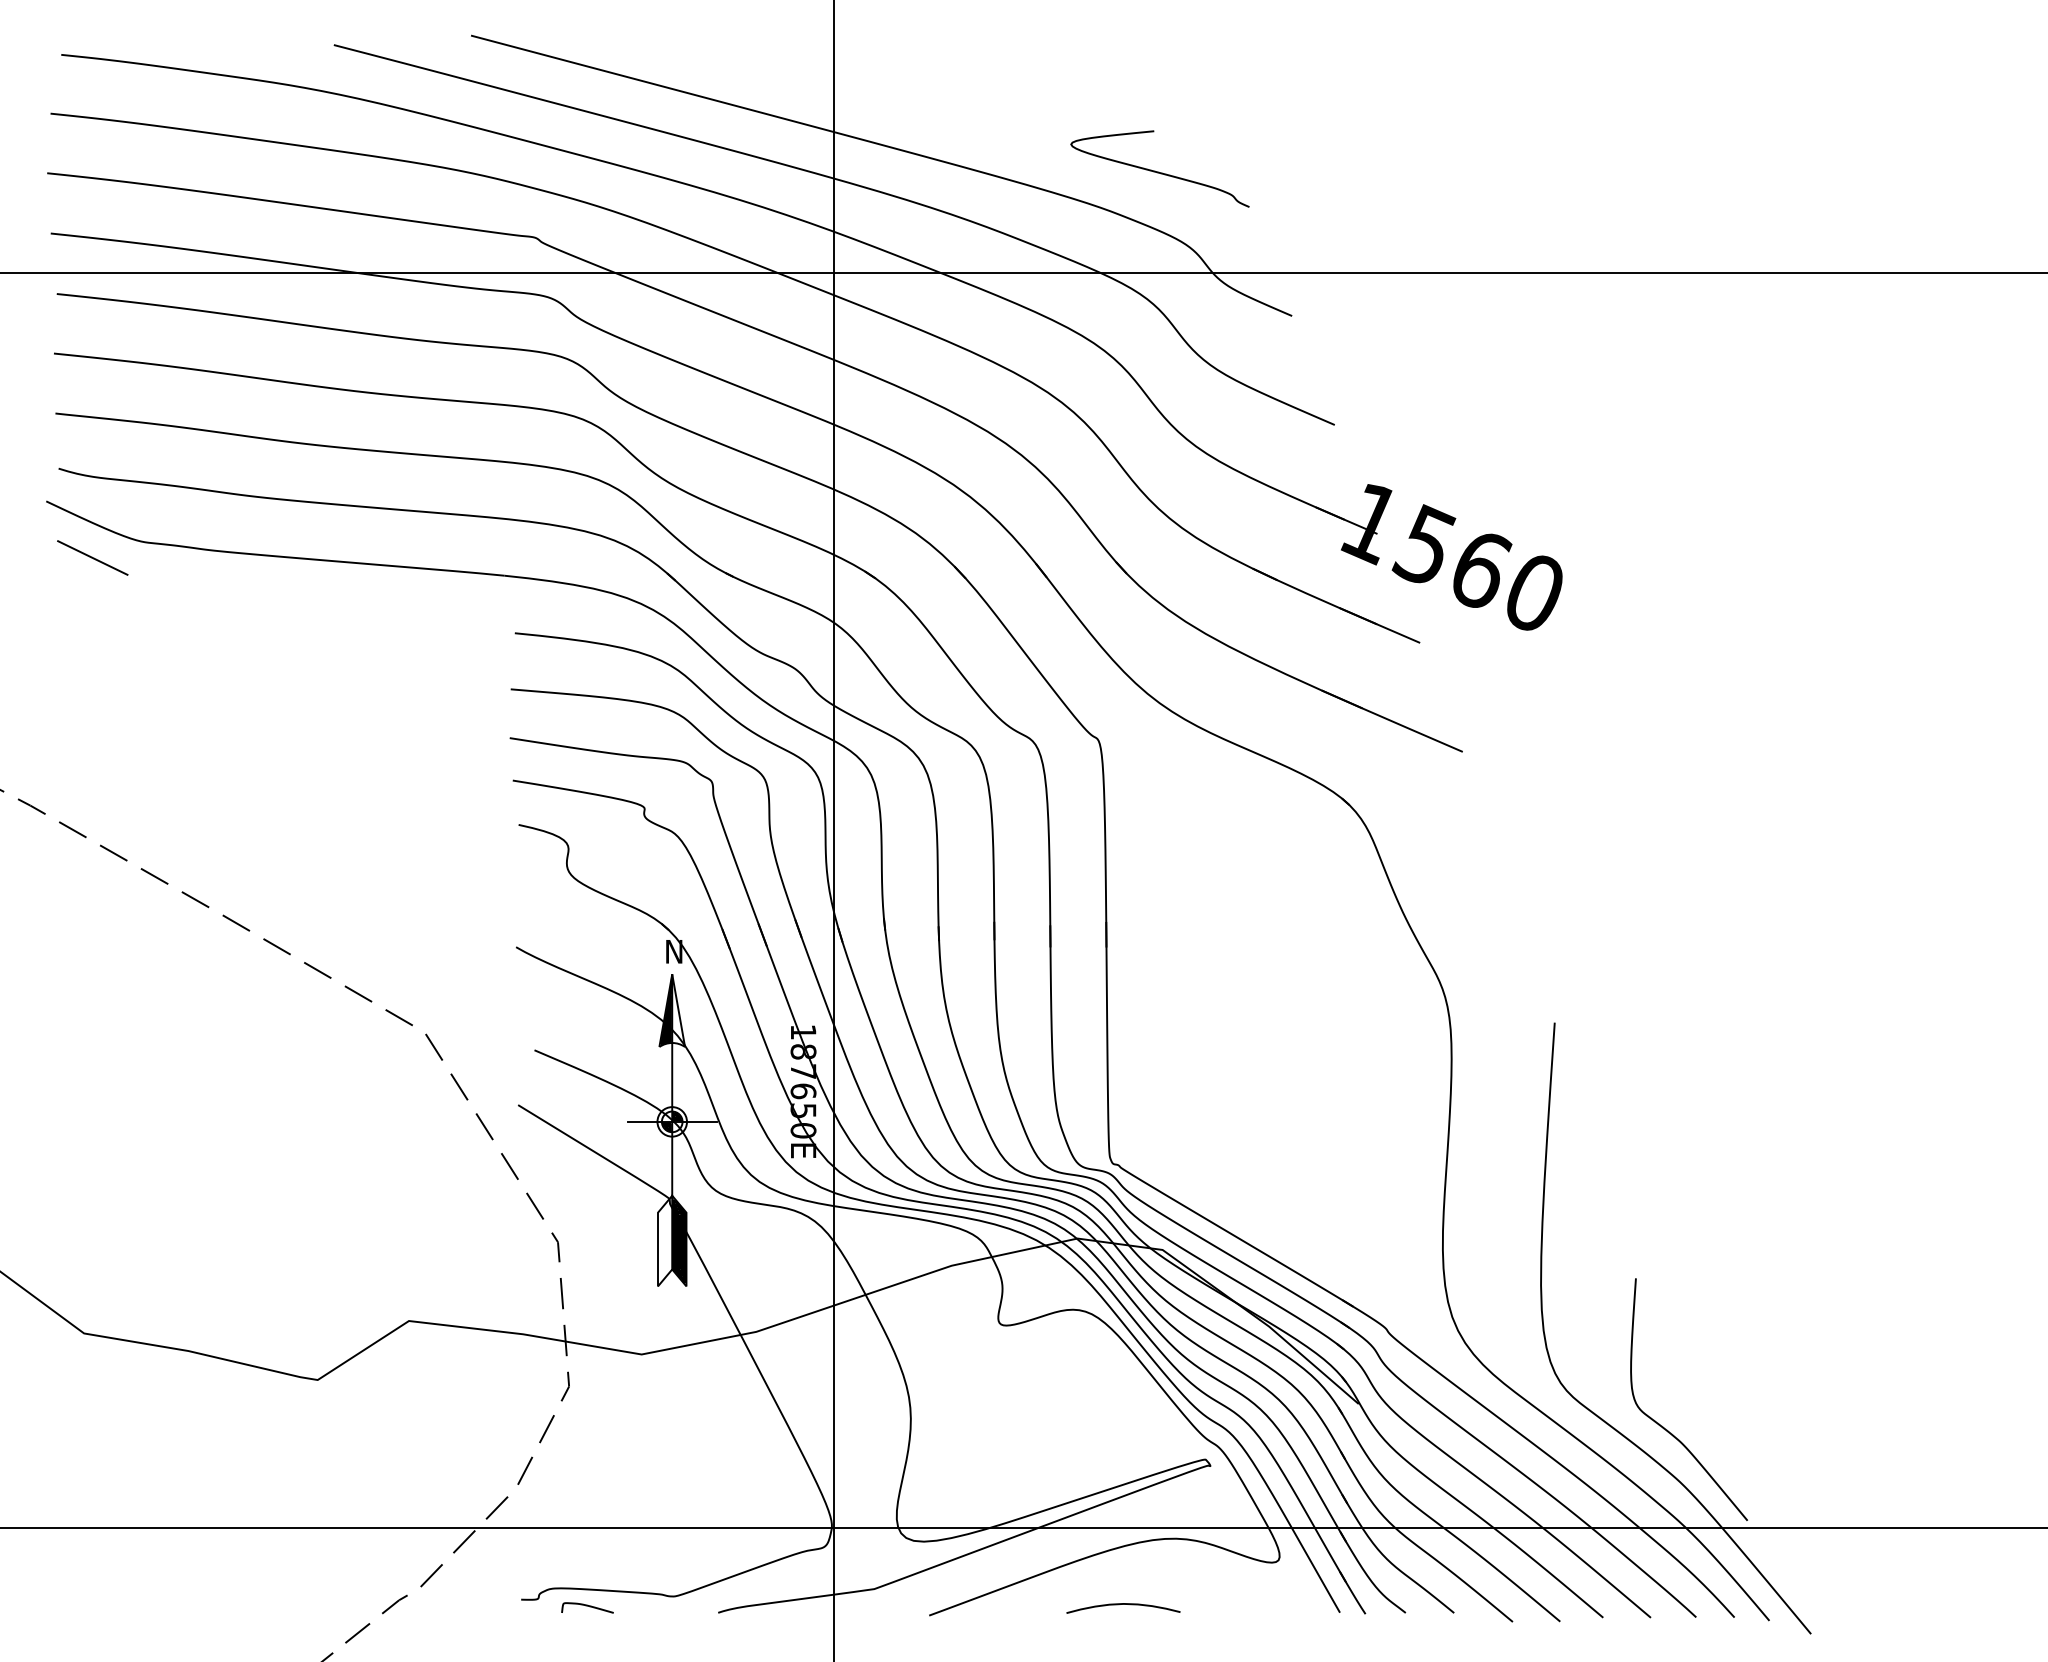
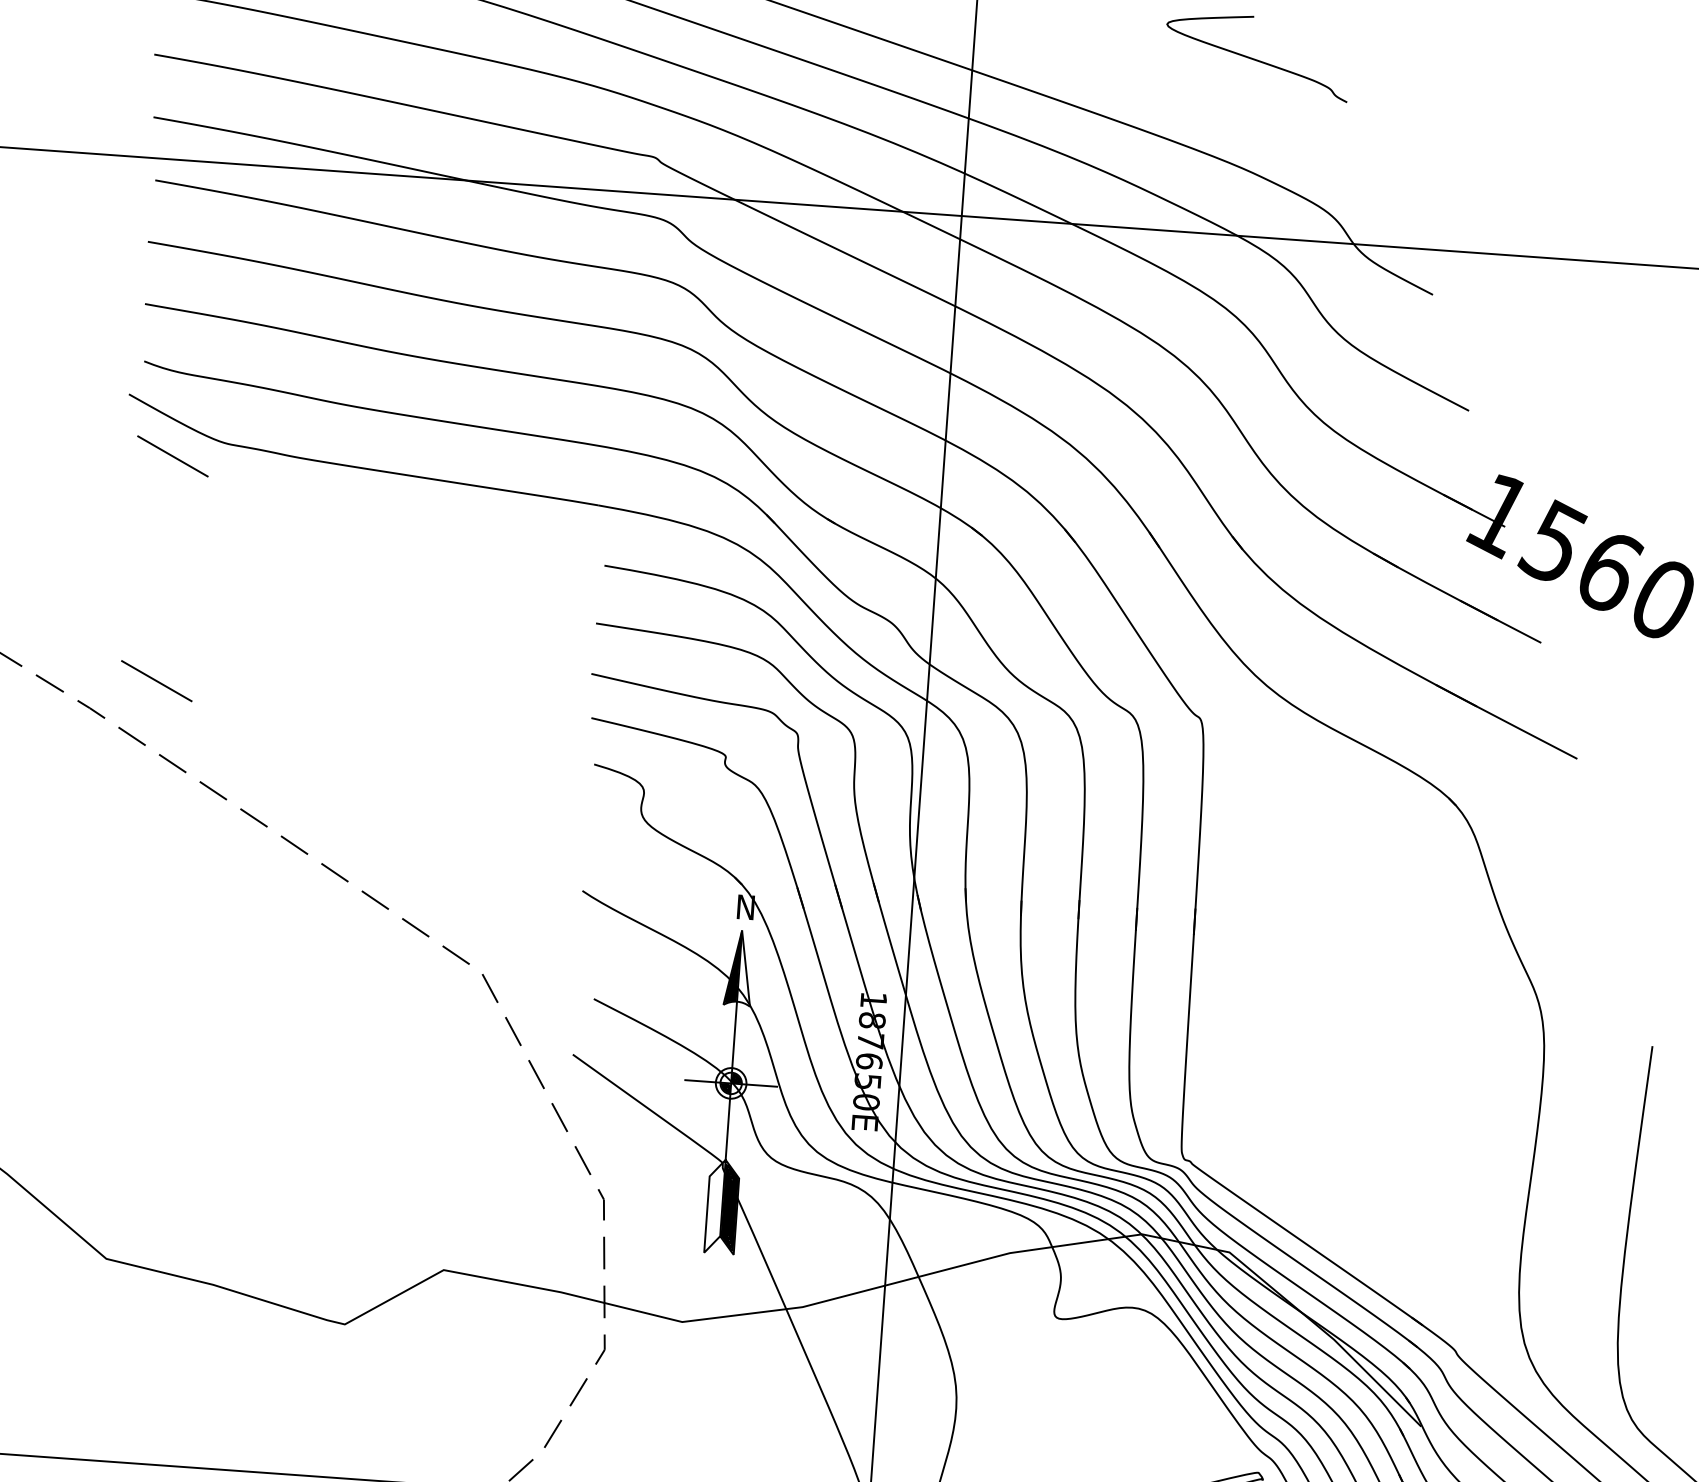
curve: (1158, 171) -> (1255, 58), moved
line: (92, 774) -> (156, 680), added

